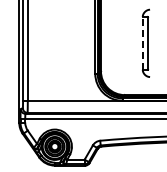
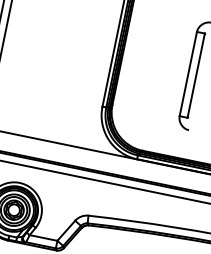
line: (142, 42) -> (188, 72), dashed -> solid

